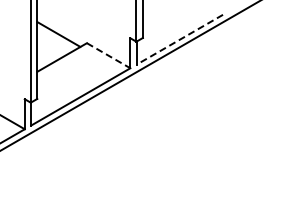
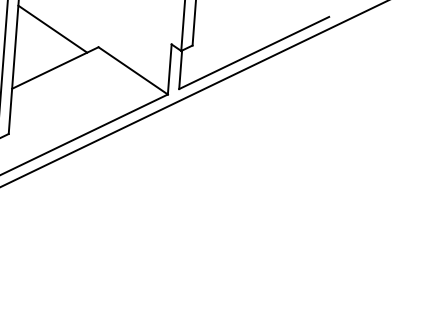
line: (179, 39) -> (253, 52), dashed -> solid
line: (109, 55) -> (134, 70), dashed -> solid

